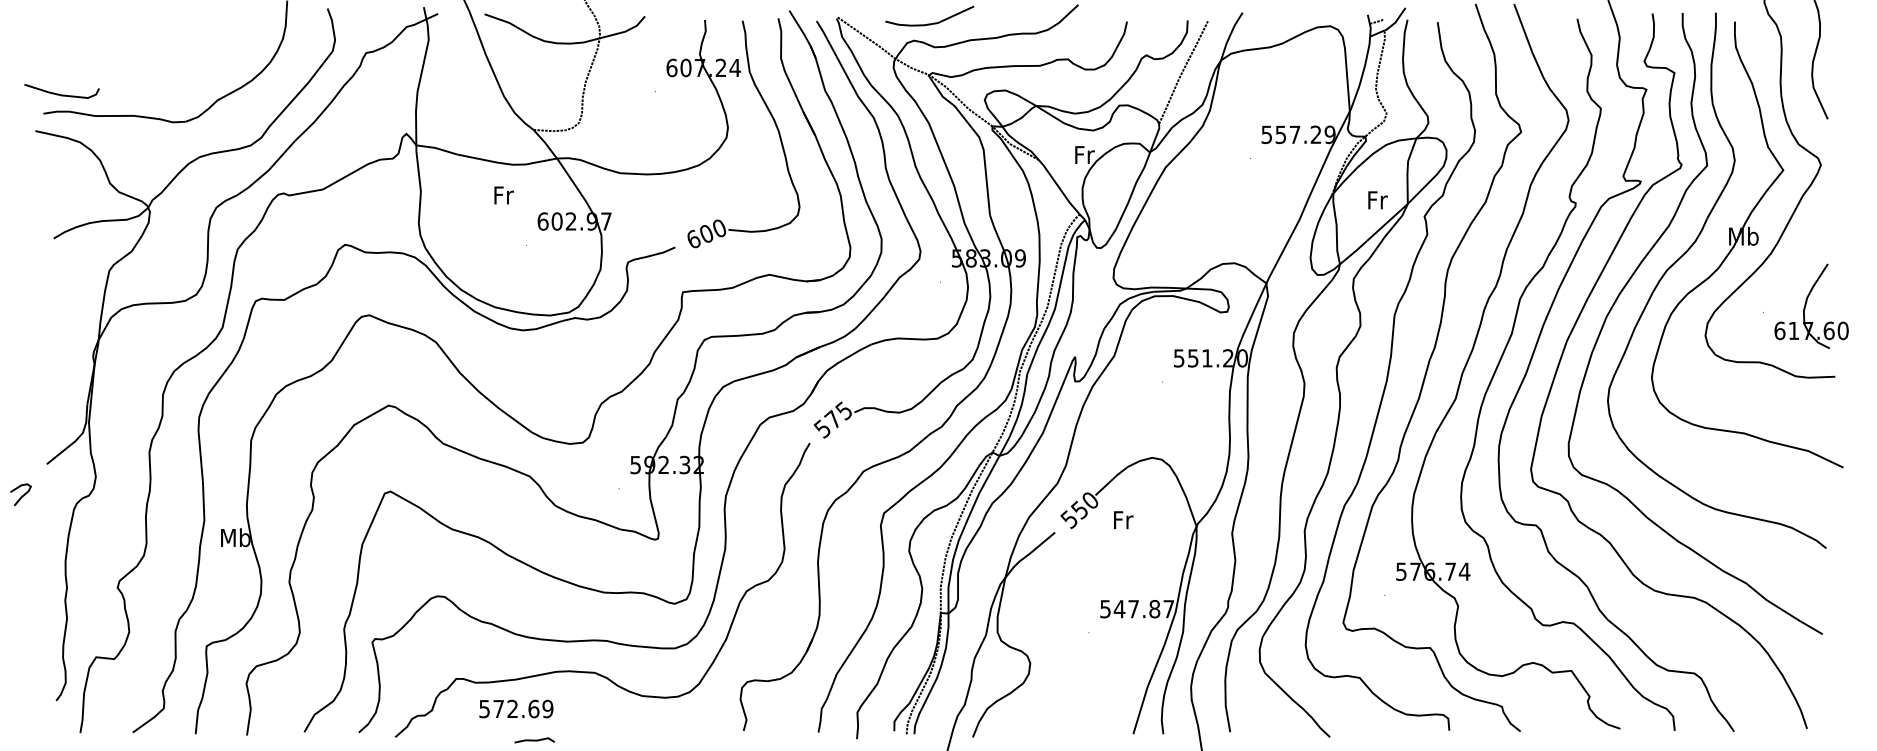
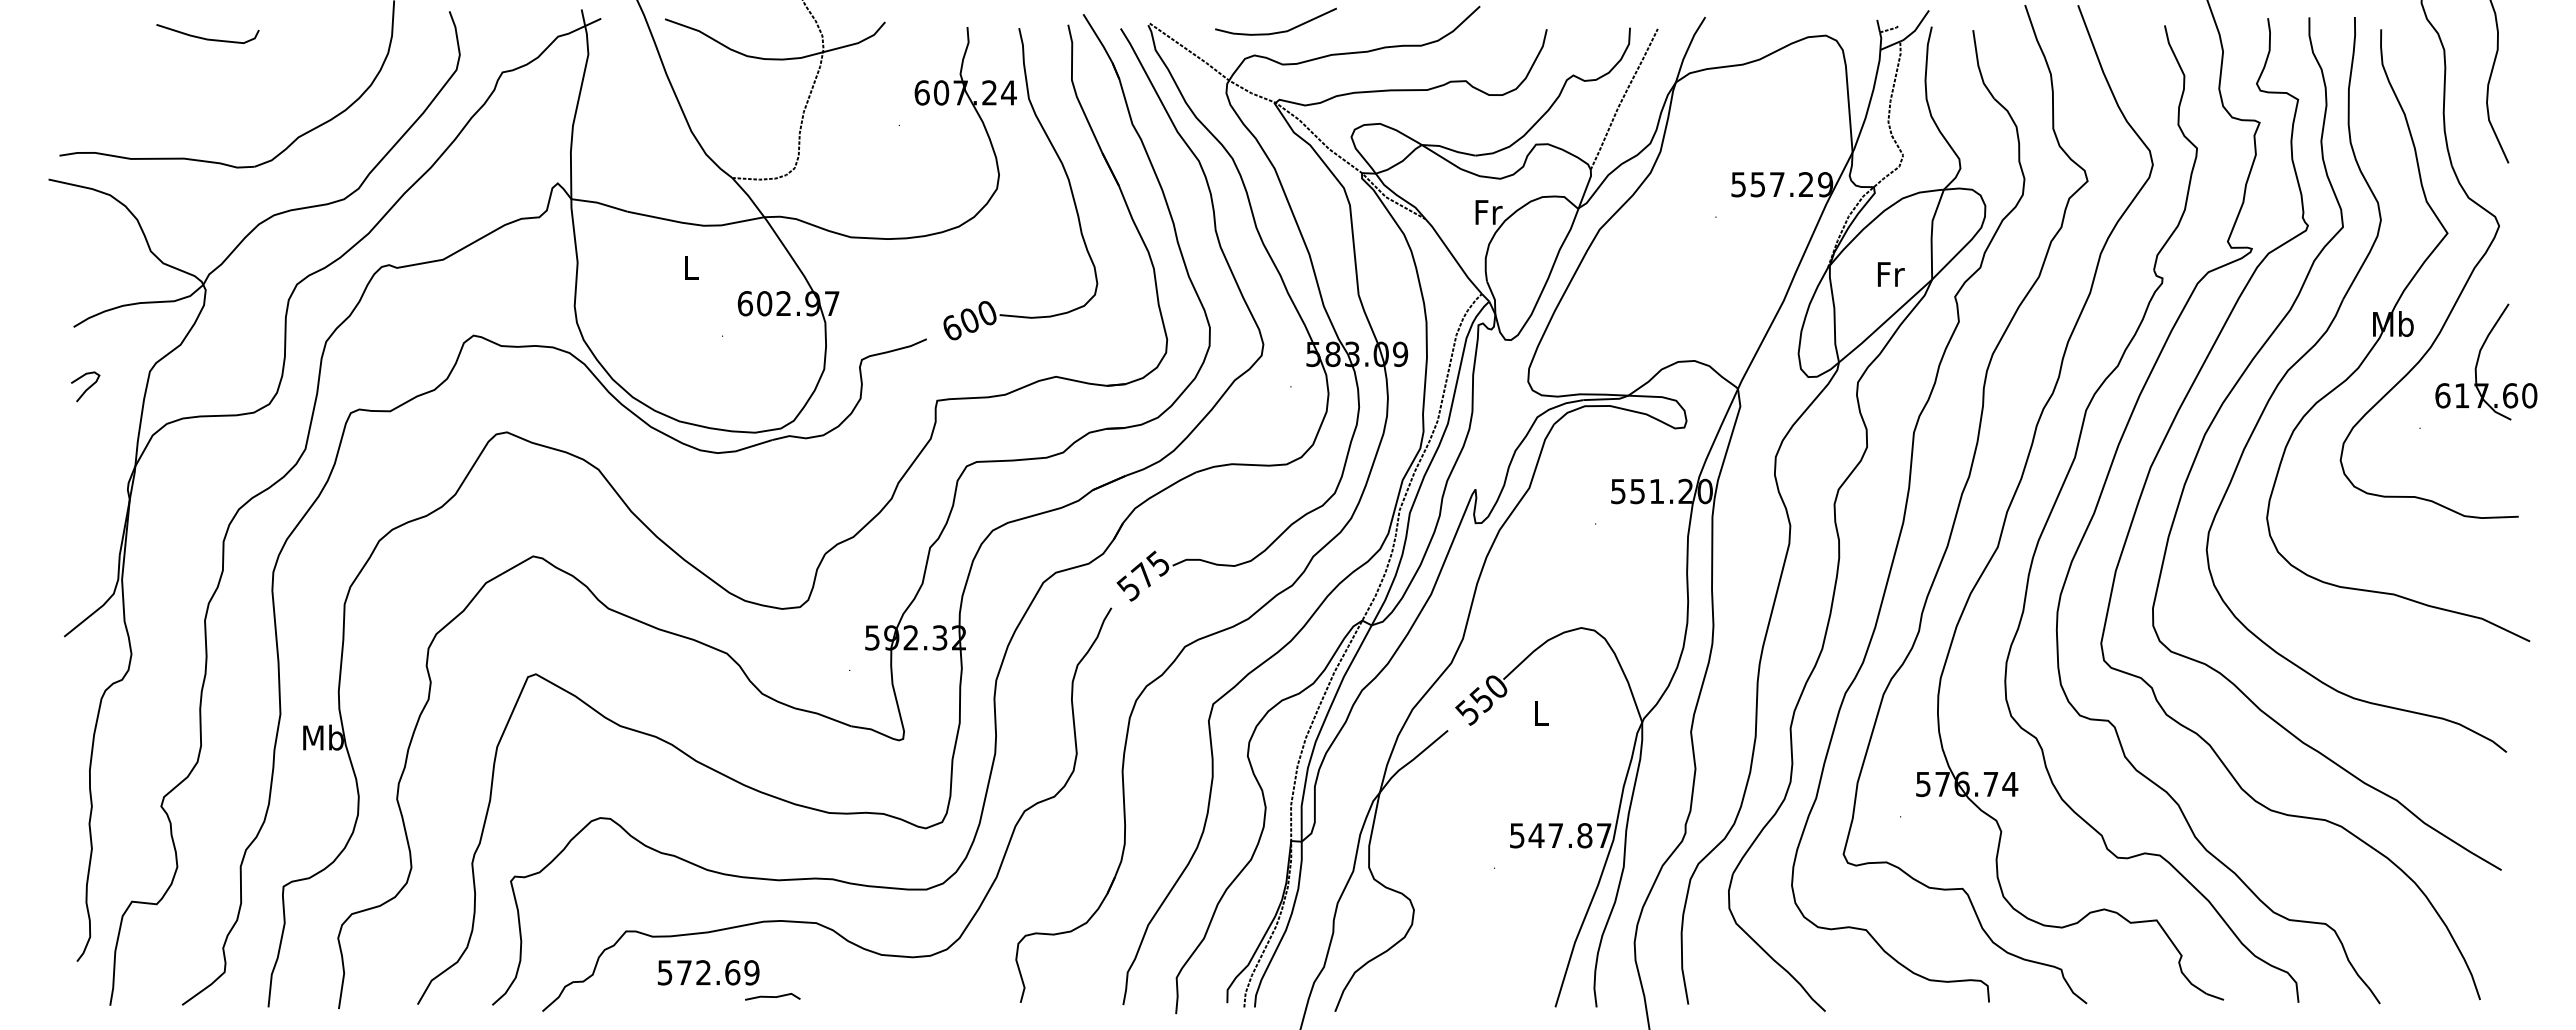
curve: (59, 93) -> (204, 37), moved
text: (503, 195) -> (691, 267), Fr -> L
part: (1806, 303) -> (2479, 358), moved
curve: (21, 496) -> (86, 388), moved
text: (1123, 520) -> (1541, 713), Fr -> L
line: (534, 740) -> (772, 996), moved

